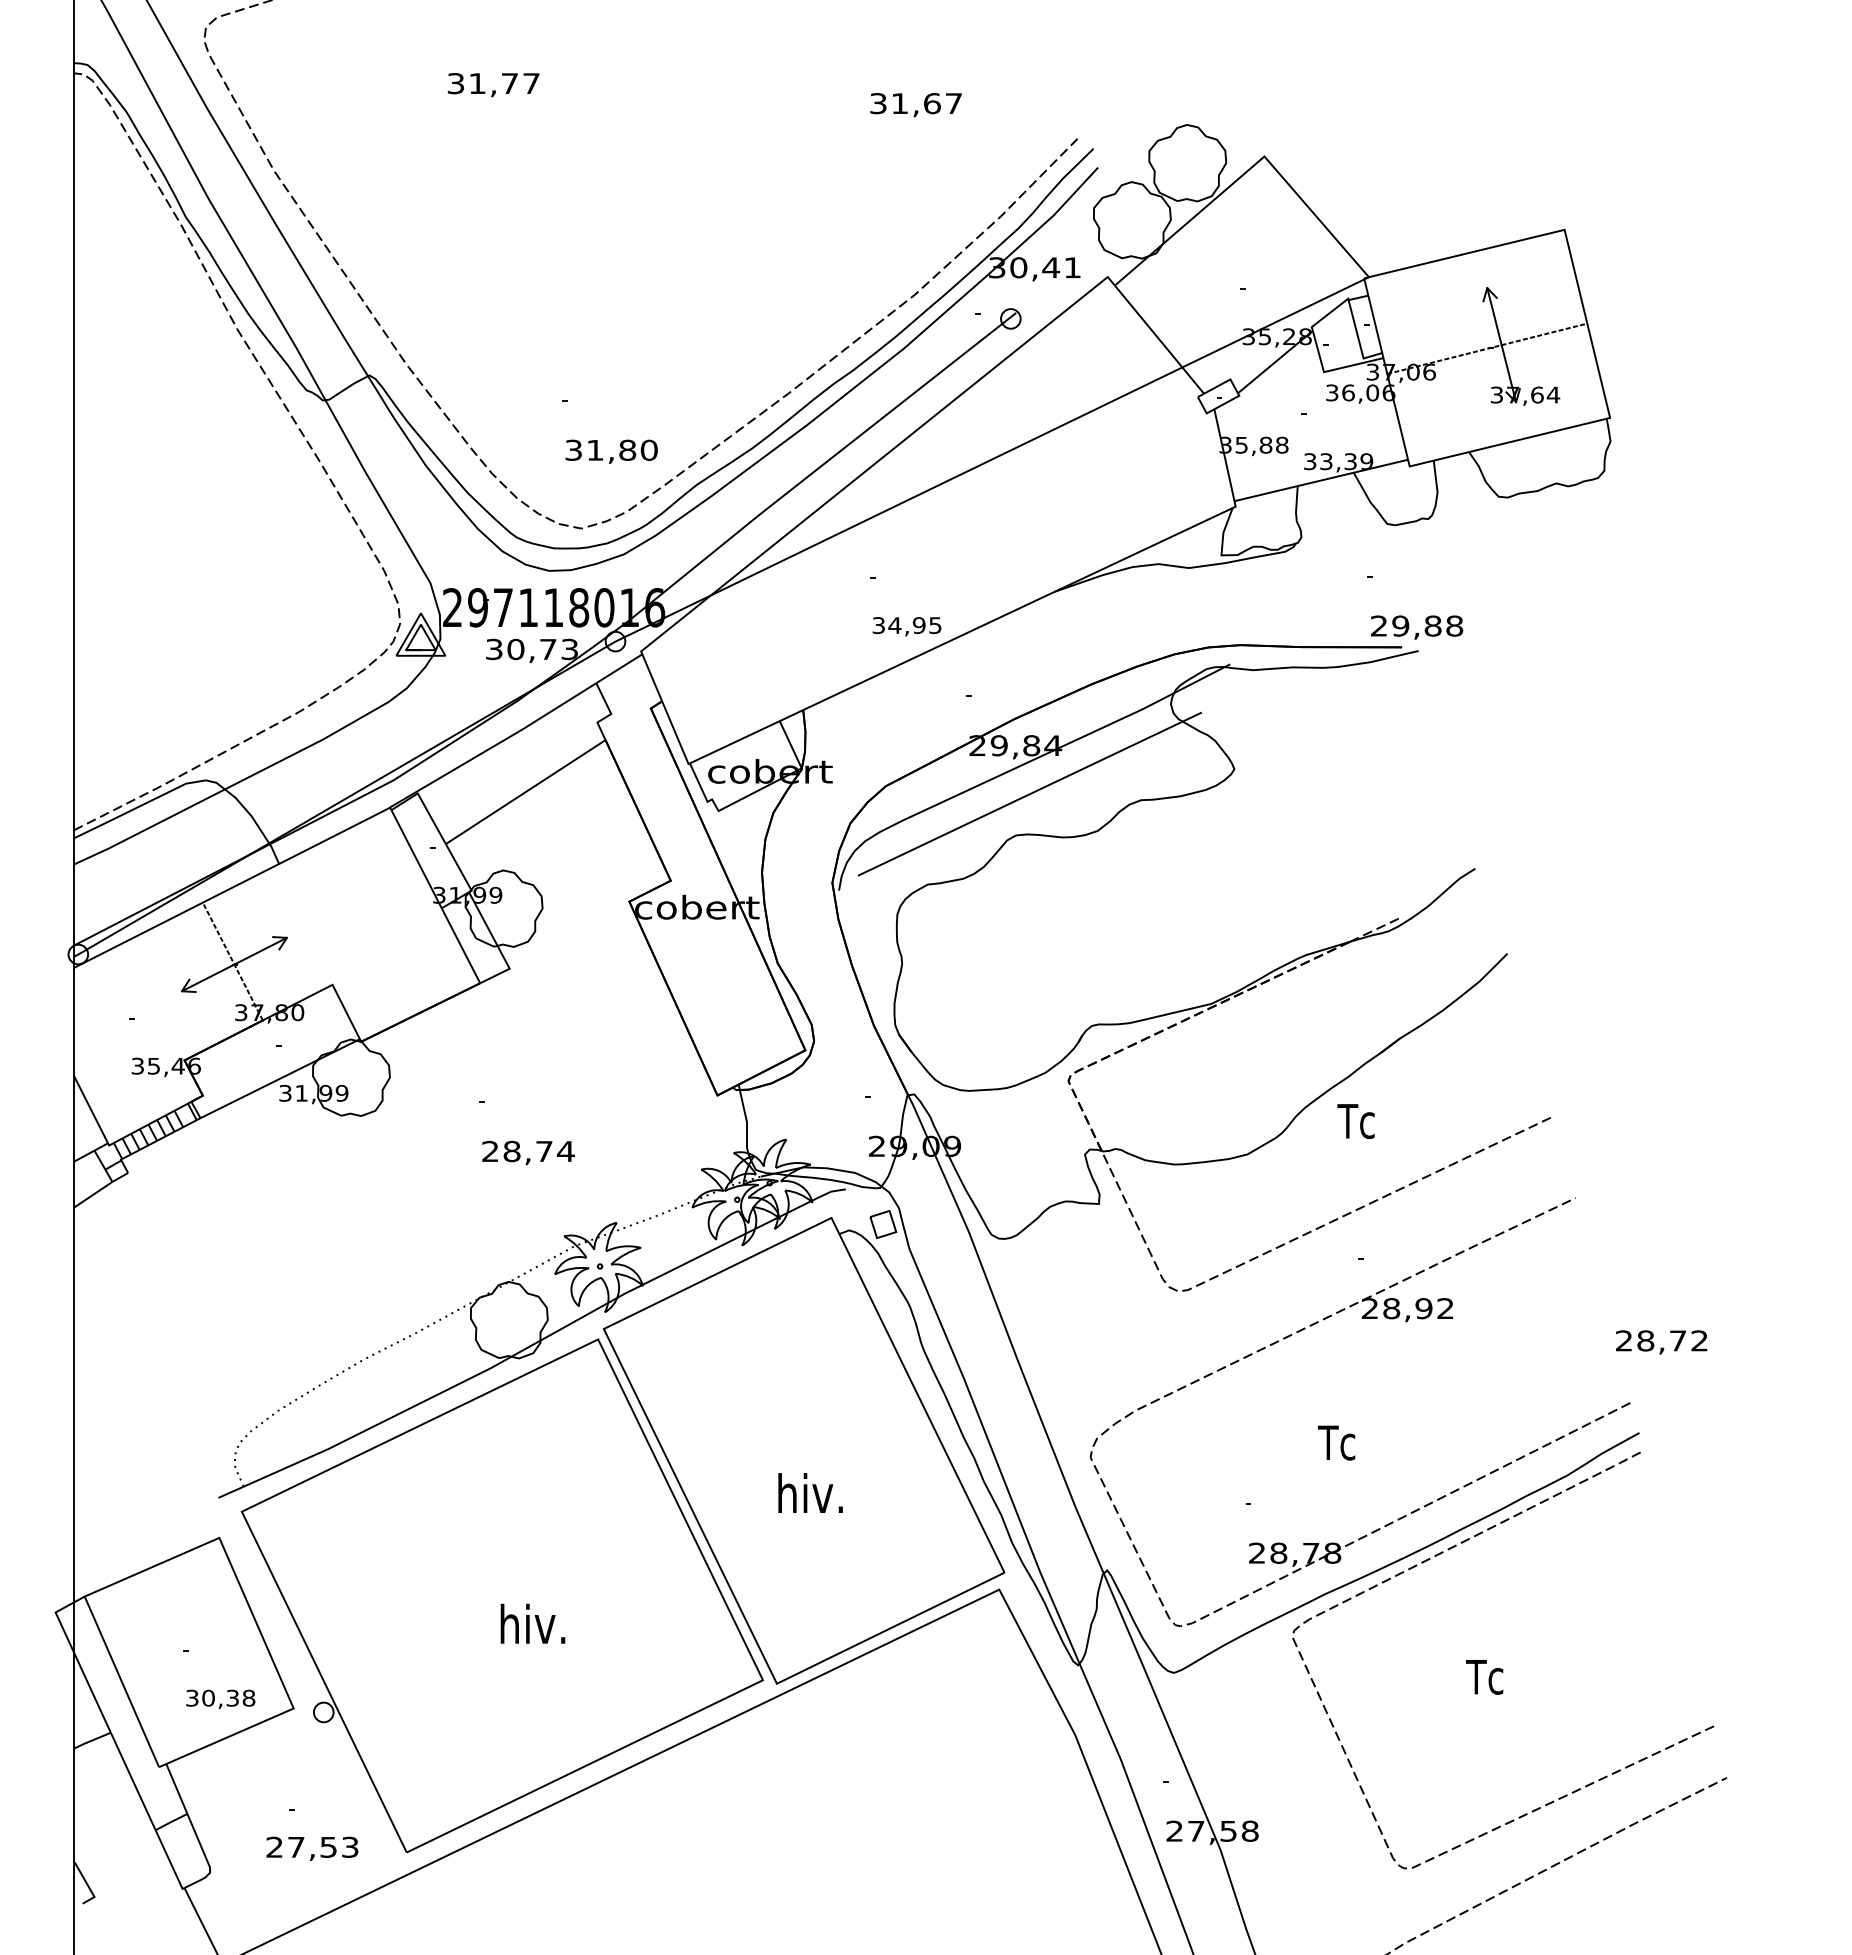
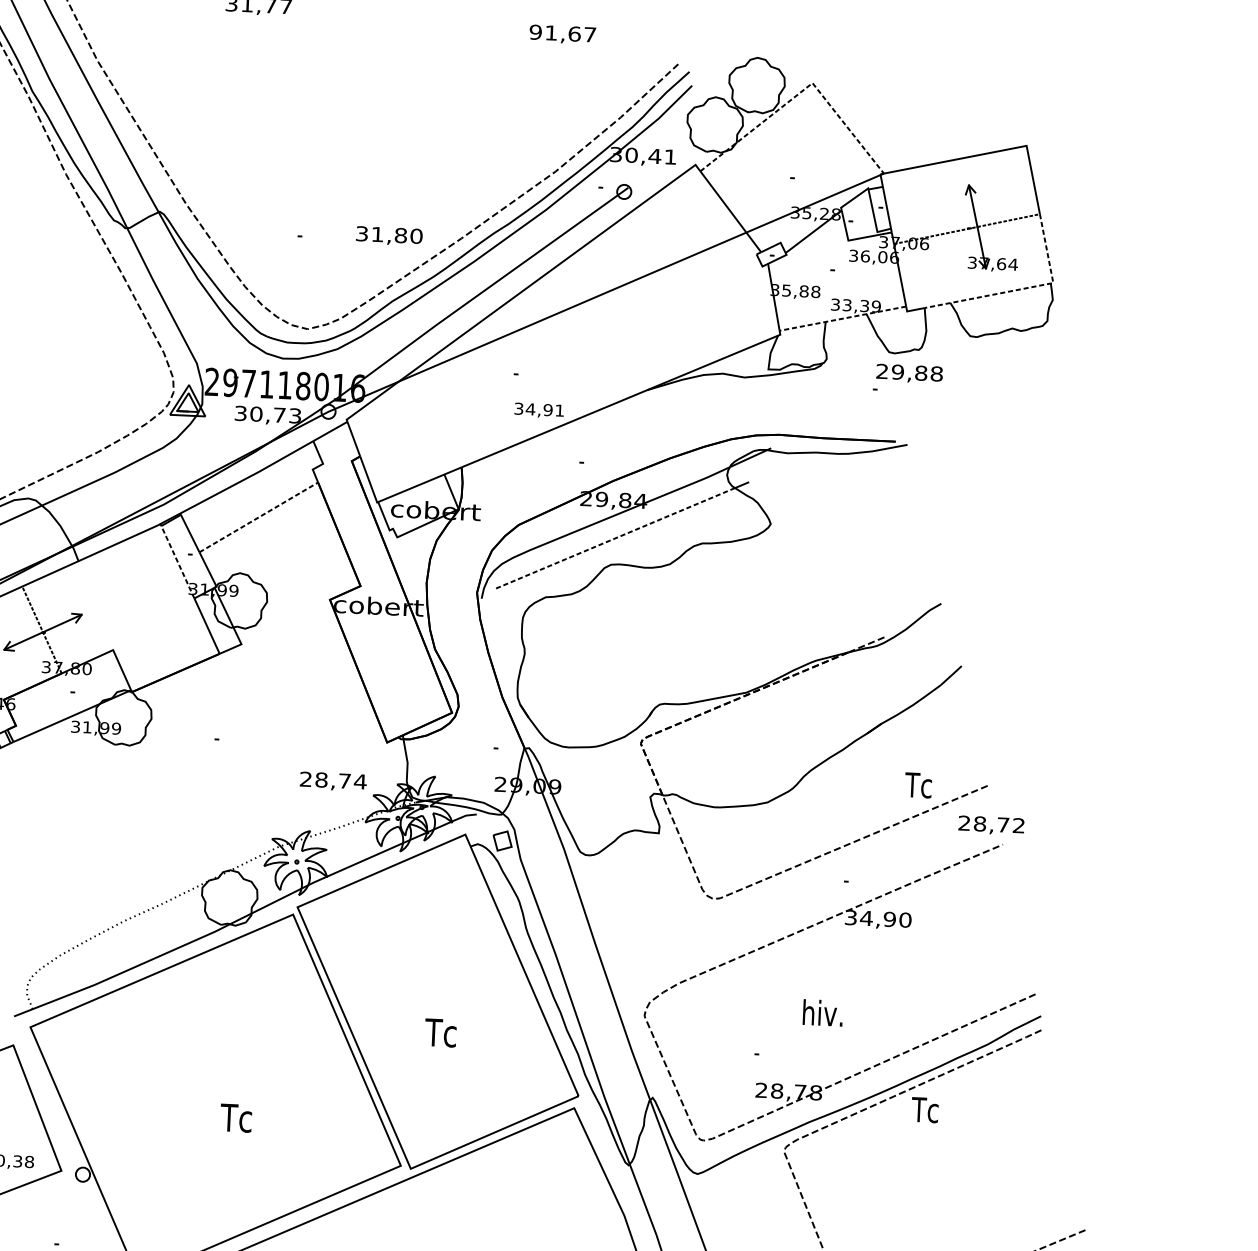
text: (877, 103) -> (535, 32), 31,67 -> 91,67
line: (1250, 168) -> (802, 91), solid -> dashed
line: (1569, 427) -> (1023, 288), solid -> dashed
text: (611, 451) -> (389, 235), moved
line: (1320, 480) -> (842, 318), solid -> dashed
text: (935, 625) -> (559, 410), 34,95 -> 34,91
text: (1417, 627) -> (909, 373), moved
line: (526, 791) -> (259, 517), solid -> dashed
line: (1020, 798) -> (615, 538), solid -> dashed
line: (416, 858) -> (177, 561), solid -> dashed
text: (1355, 1121) -> (918, 785), moved
text: (528, 1152) -> (333, 781), moved
text: (1407, 1308) -> (877, 918), 28,92 -> 34,90
text: (1661, 1342) -> (991, 825), moved
text: (1336, 1442) -> (822, 1013), Tc -> hiv.
text: (810, 1493) -> (441, 1032), hiv. -> Tc
text: (532, 1623) -> (236, 1117), hiv. -> Tc
text: (1484, 1677) -> (924, 1110), moved

